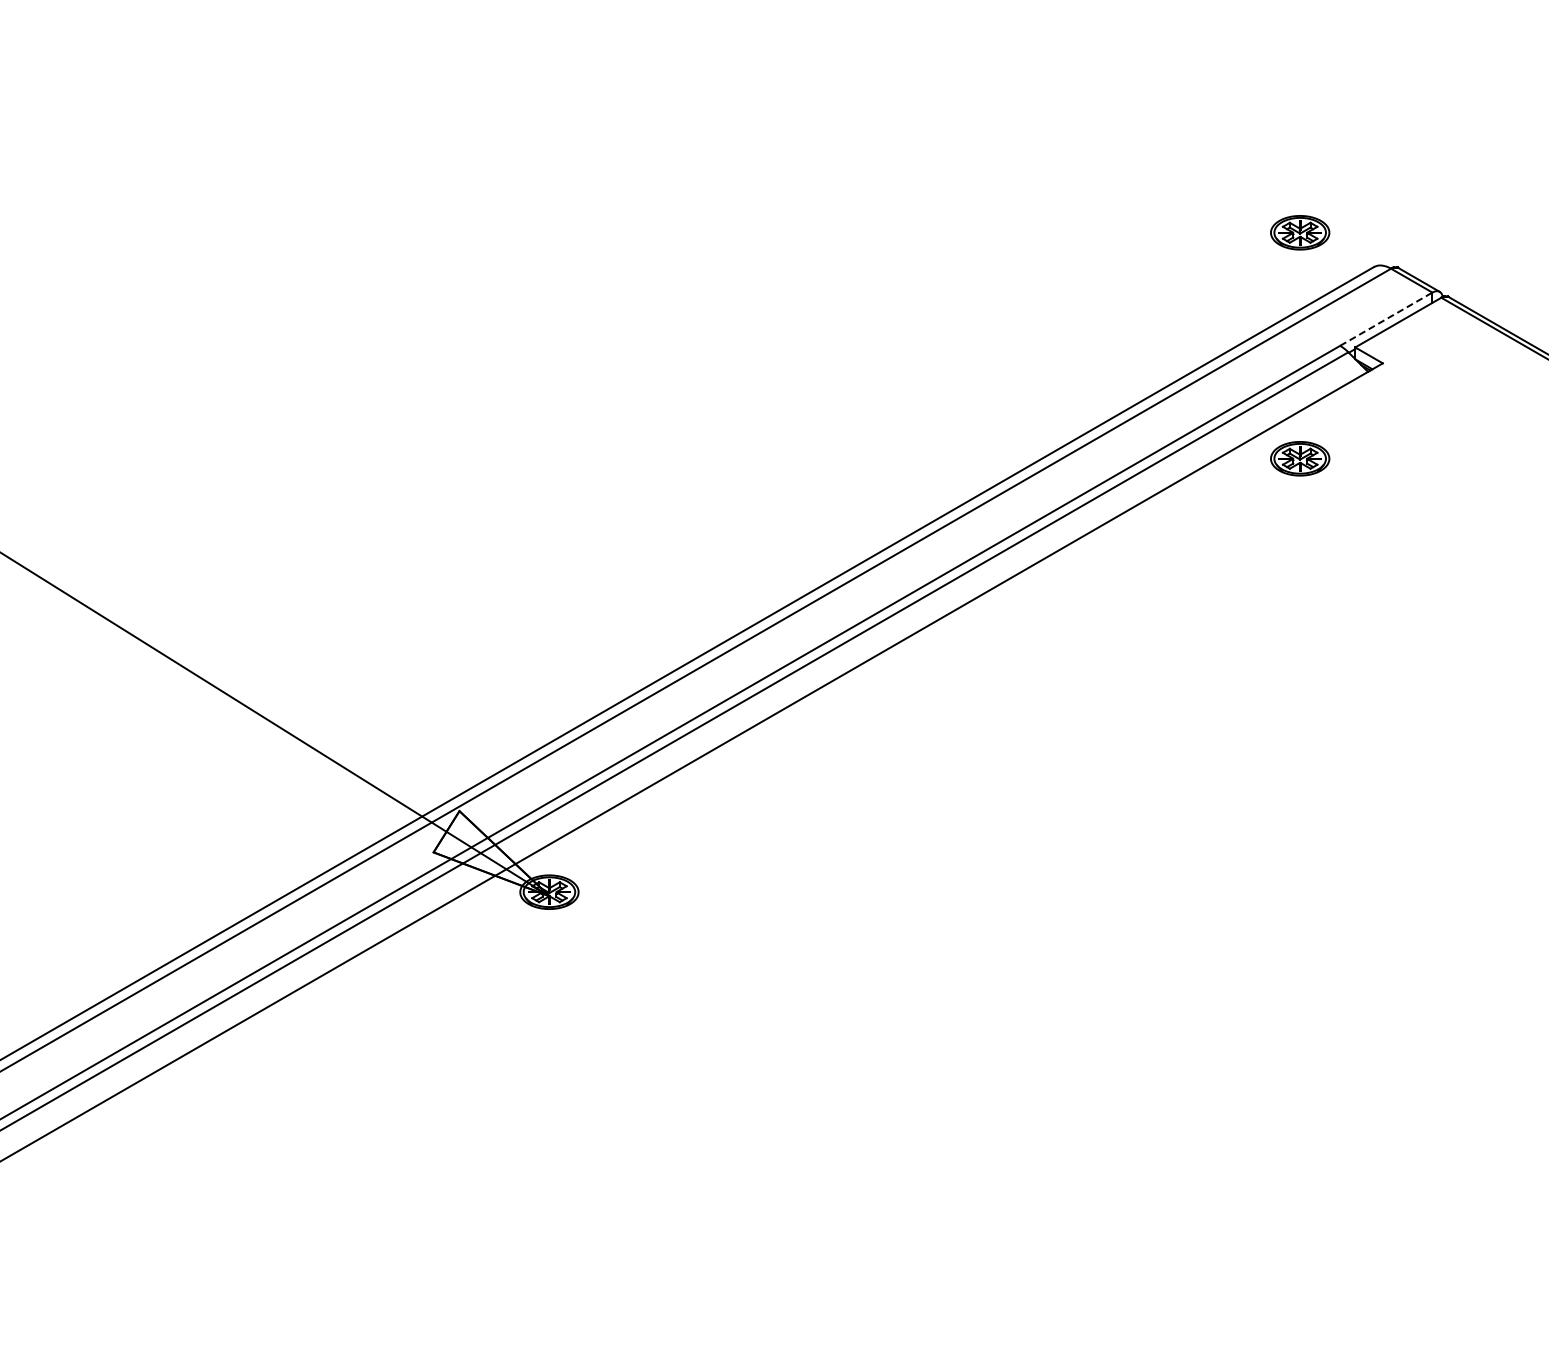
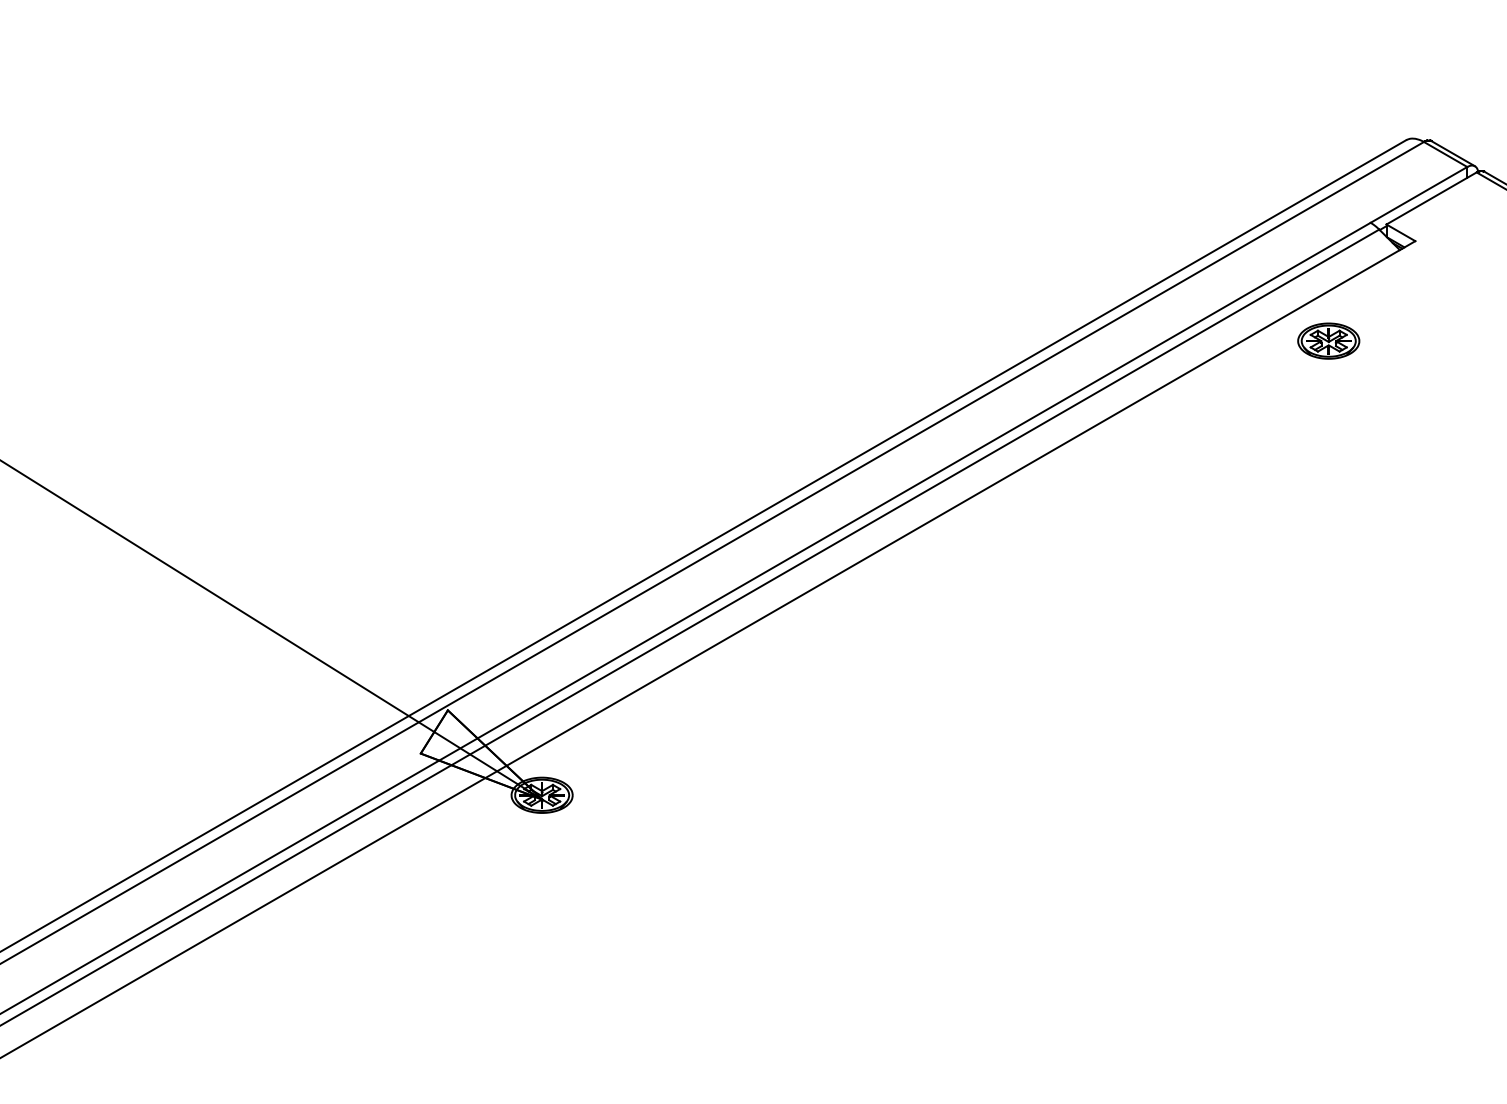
part: (1300, 232) -> (1329, 104), removed
line: (1386, 318) -> (1419, 194), dashed -> solid

